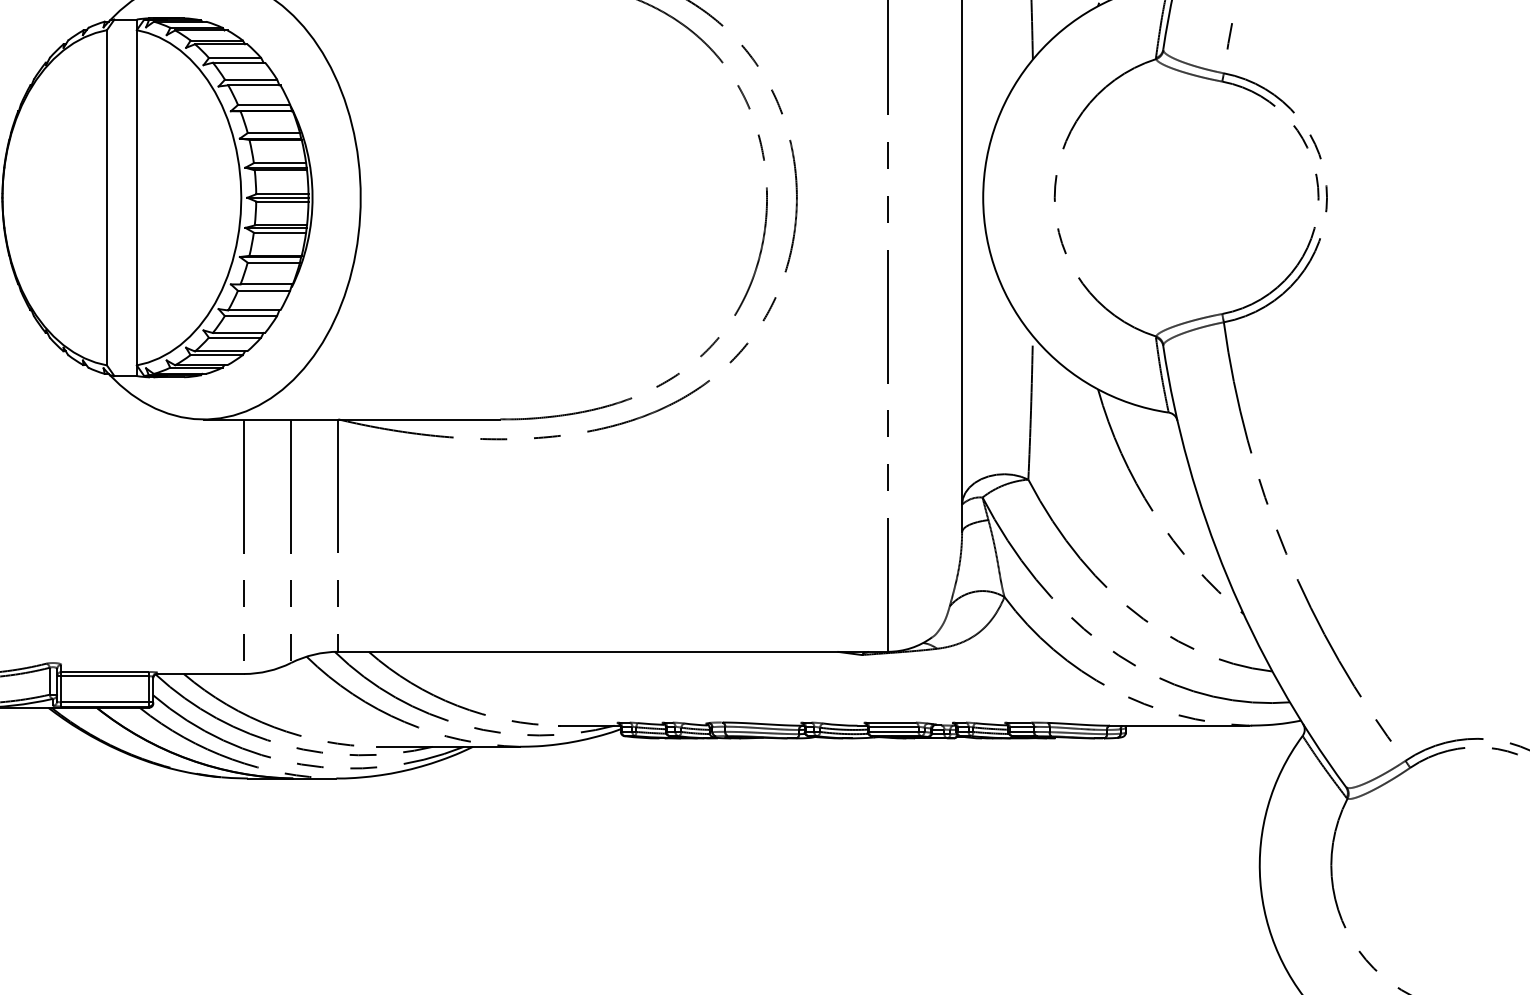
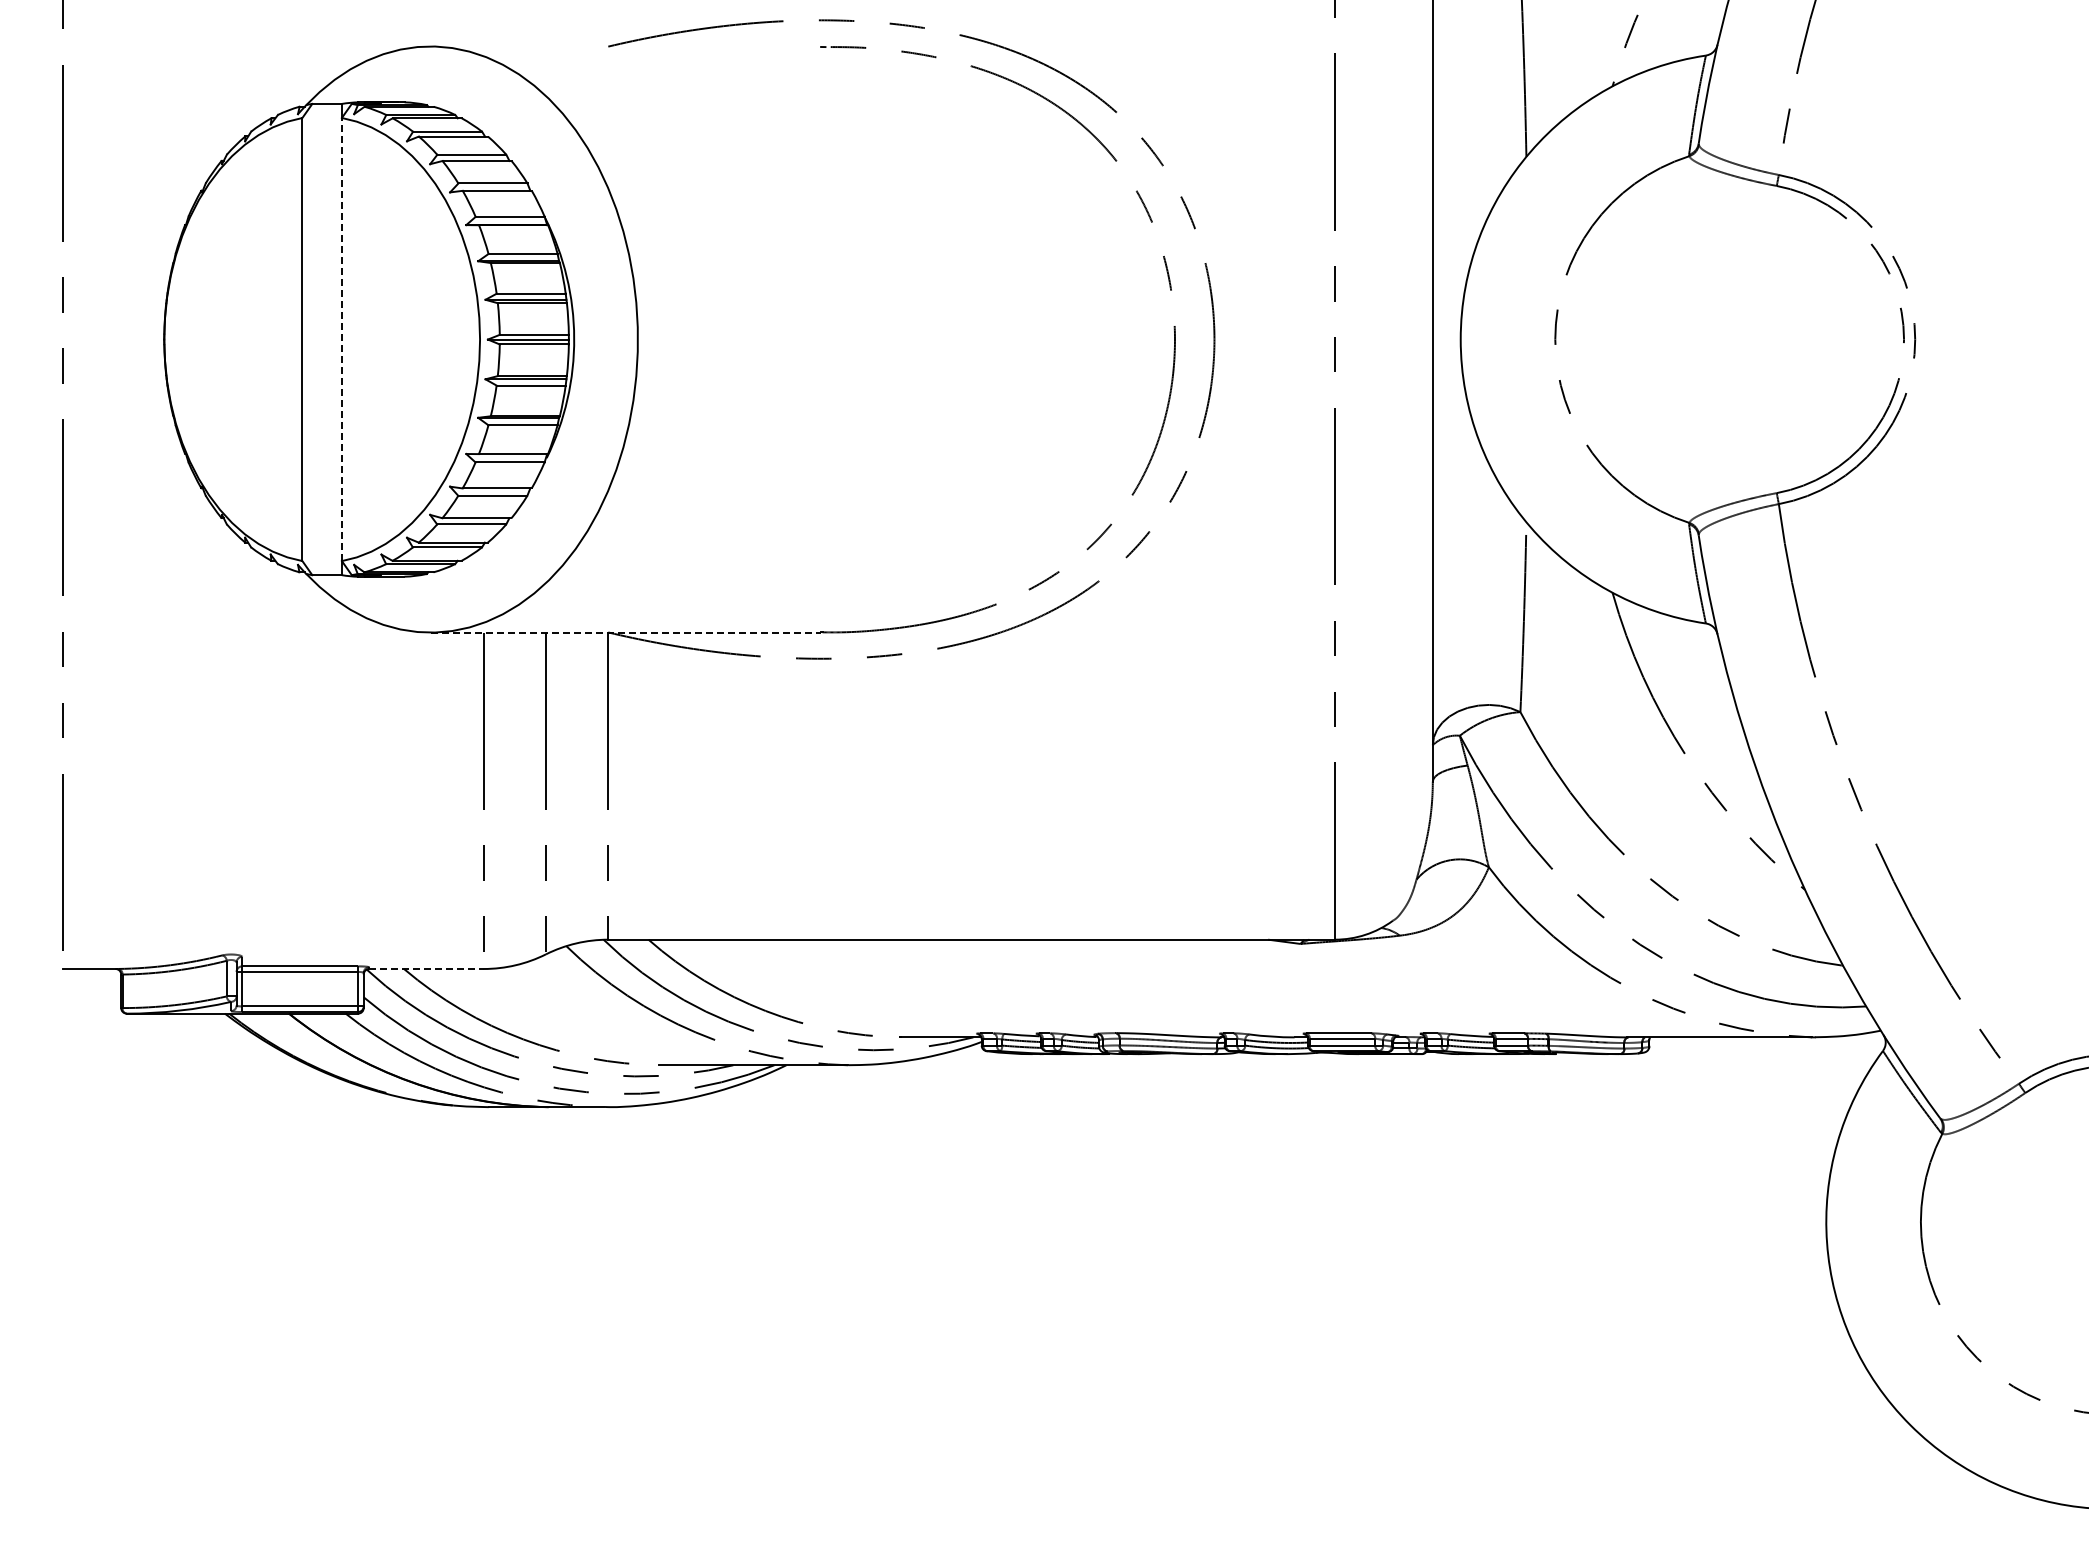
line: (136, 197) -> (341, 339), solid -> dashed
line: (352, 419) -> (626, 632), solid -> dashed
line: (201, 674) -> (427, 969), solid -> dashed

